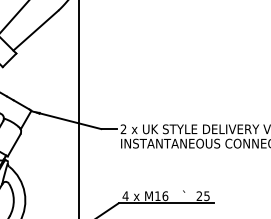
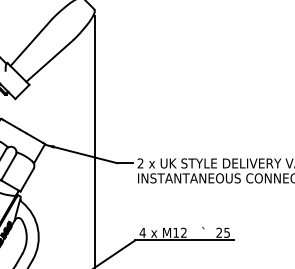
text: (165, 195) -> (184, 232), M16 -> M12

